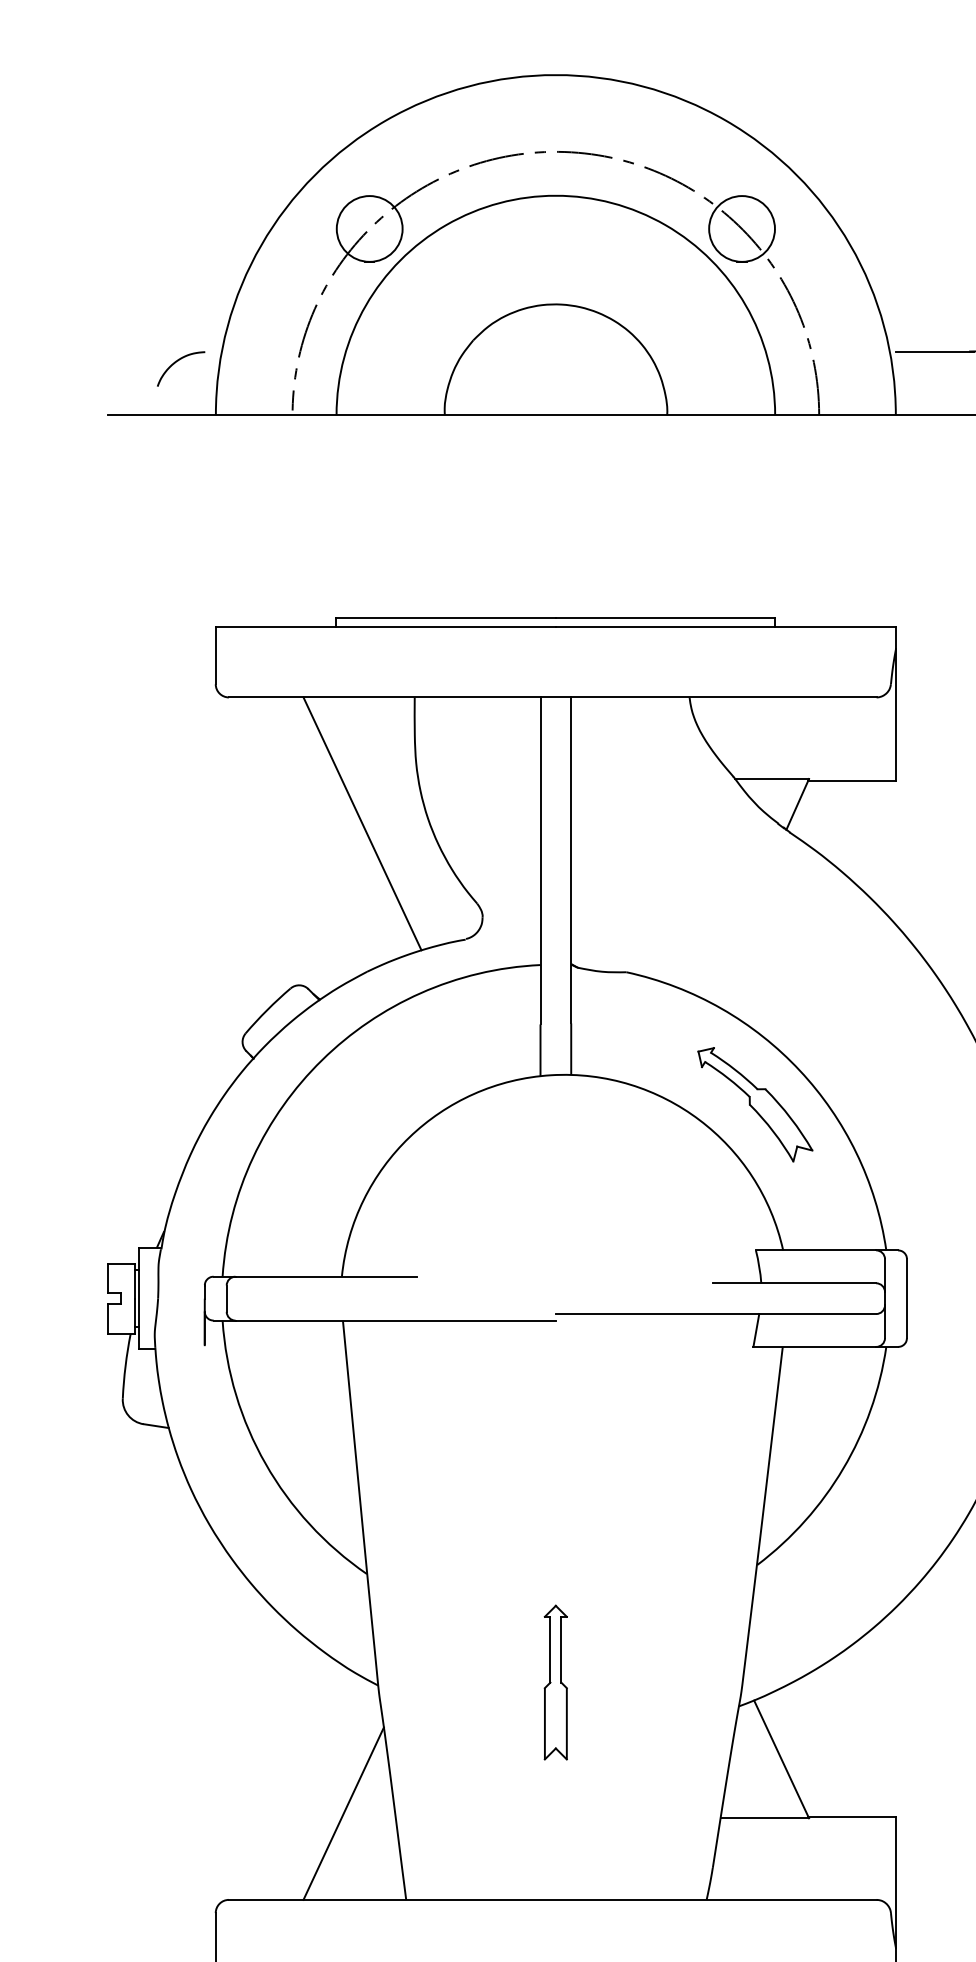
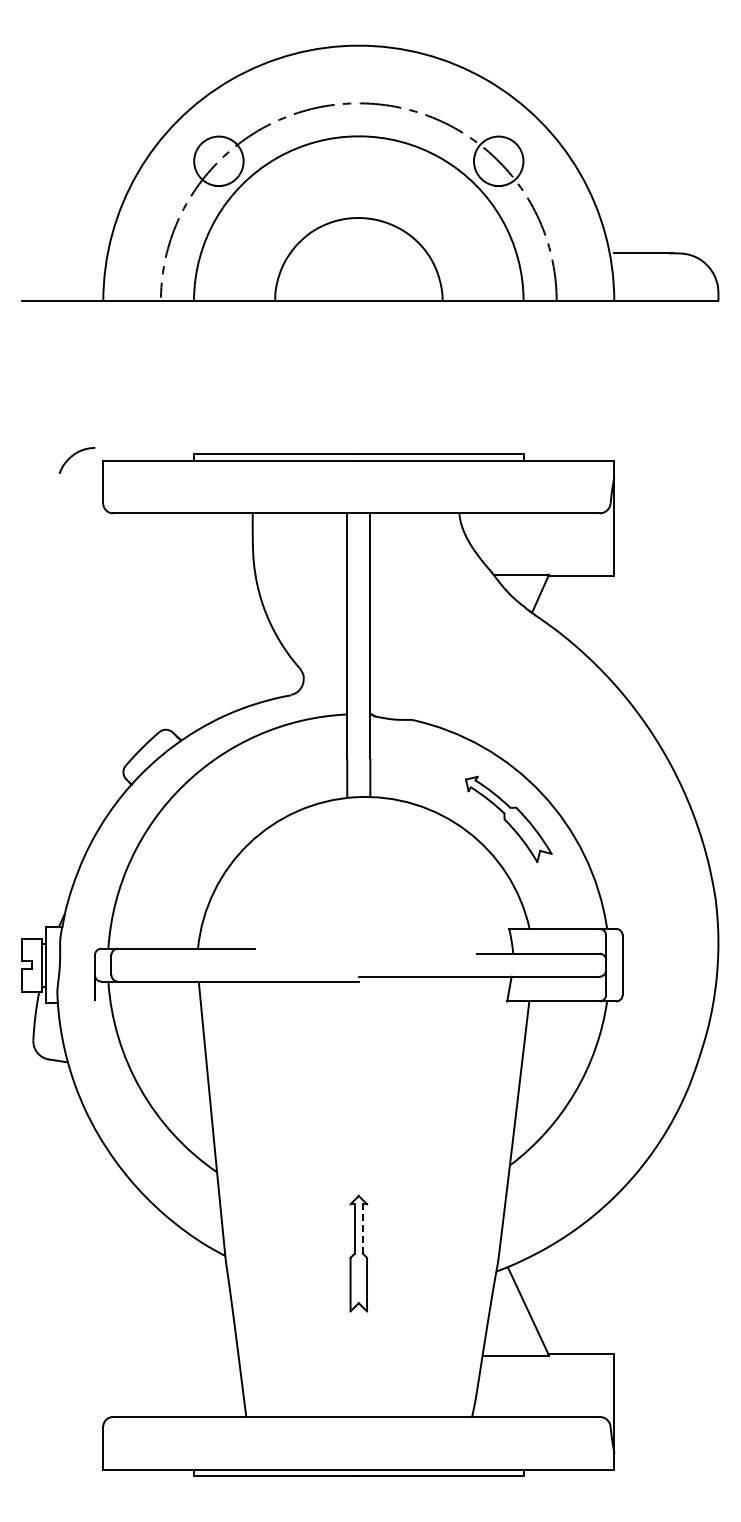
curve: (176, 363) -> (73, 456), moved
line: (362, 824) -> (213, 608), removed
line: (560, 1650) -> (362, 1229), solid -> dashed
line: (343, 1812) -> (199, 1351), removed

